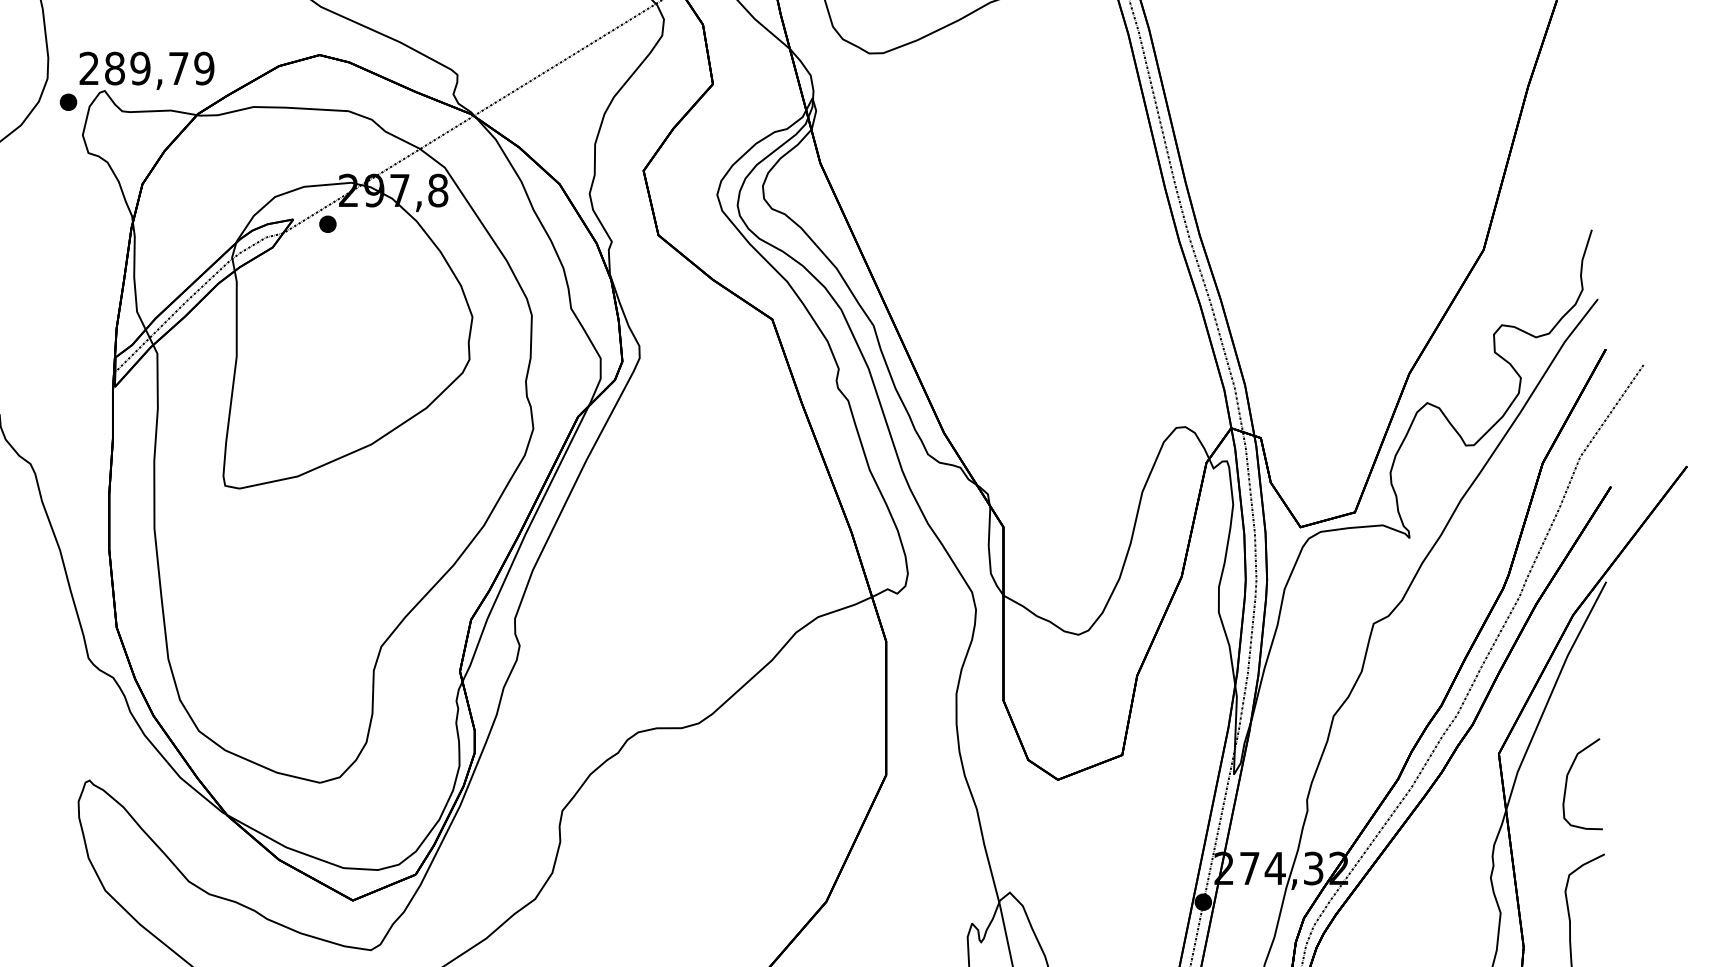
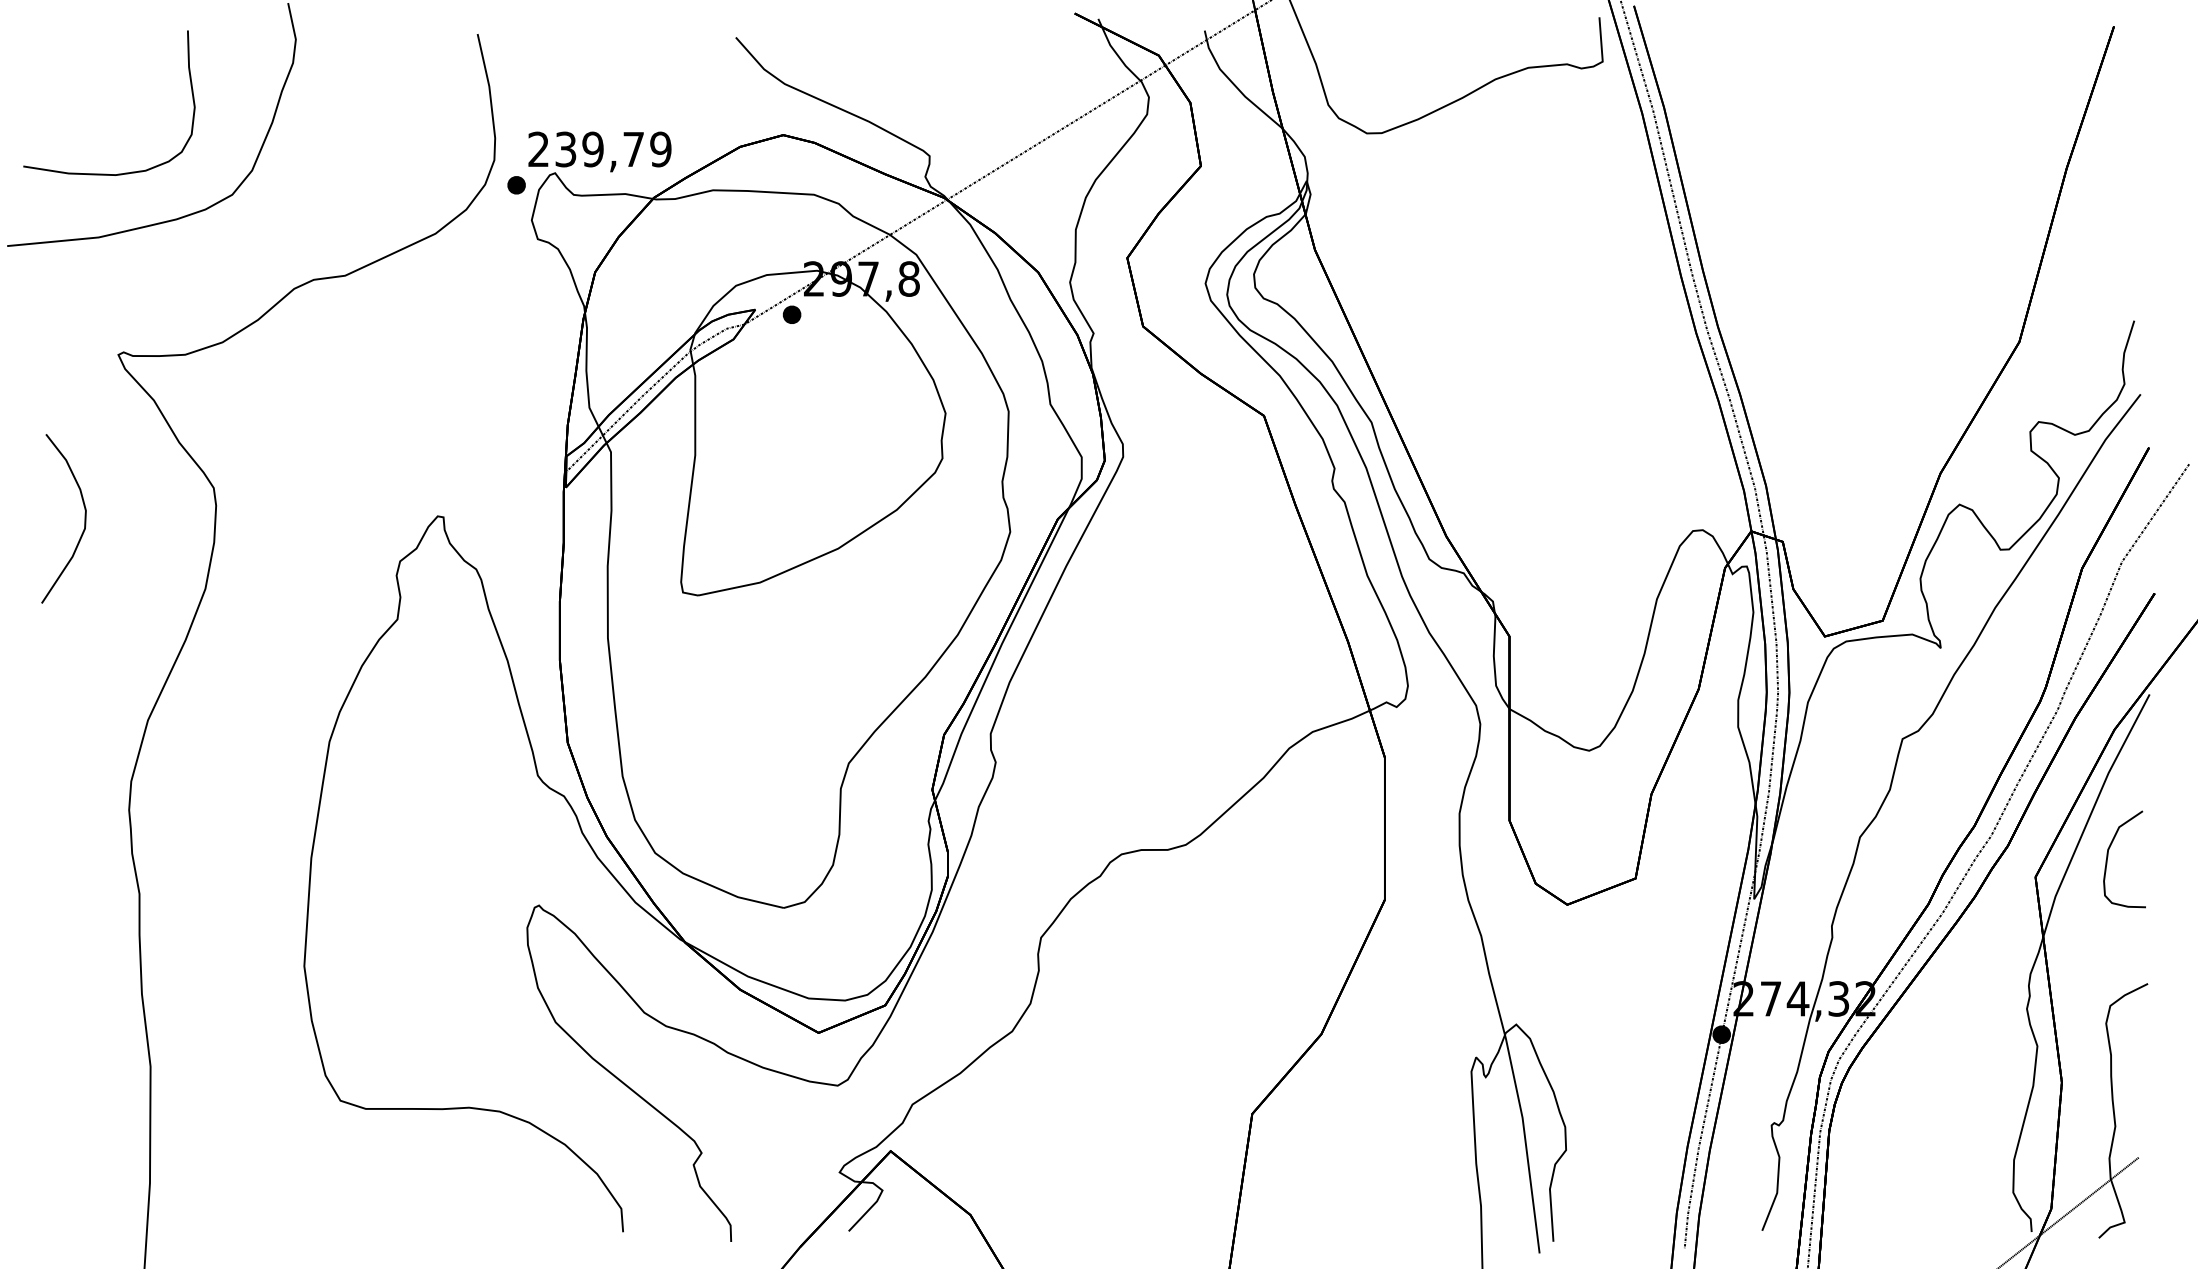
text: (114, 68) -> (565, 149), 289,79 -> 239,79
curve: (1567, 782) -> (2108, 857), moved

